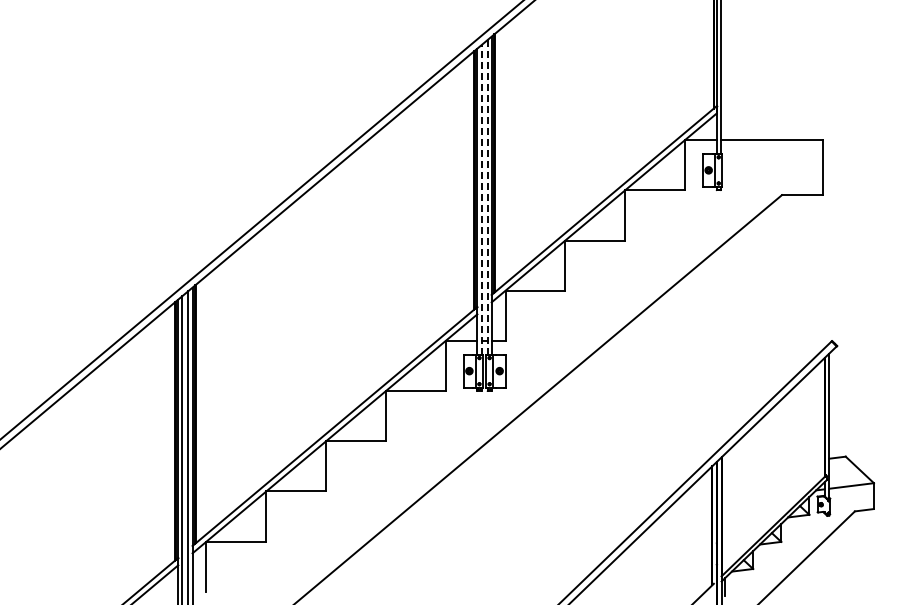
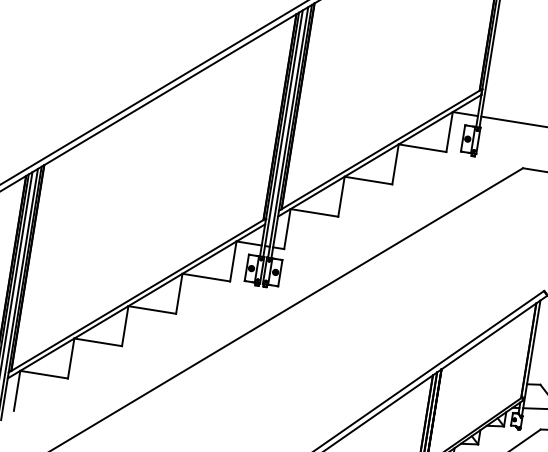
line: (487, 197) -> (288, 132), dashed -> solid
line: (481, 199) -> (283, 133), dashed -> solid

